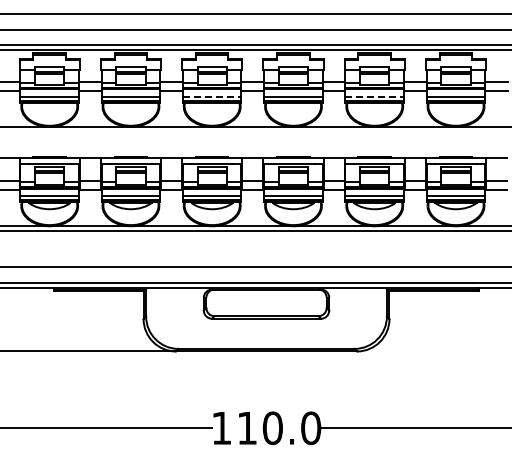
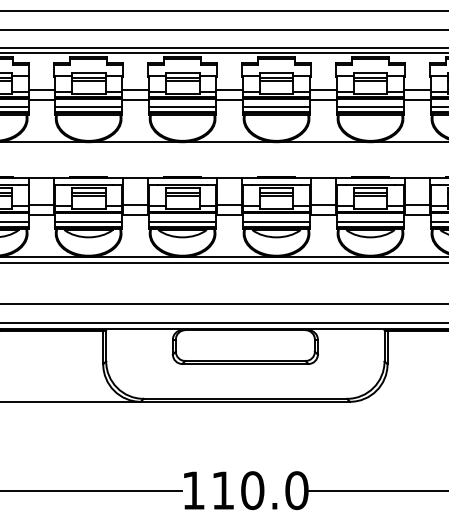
line: (212, 96) -> (182, 107), dashed -> solid
line: (375, 96) -> (371, 107), dashed -> solid

